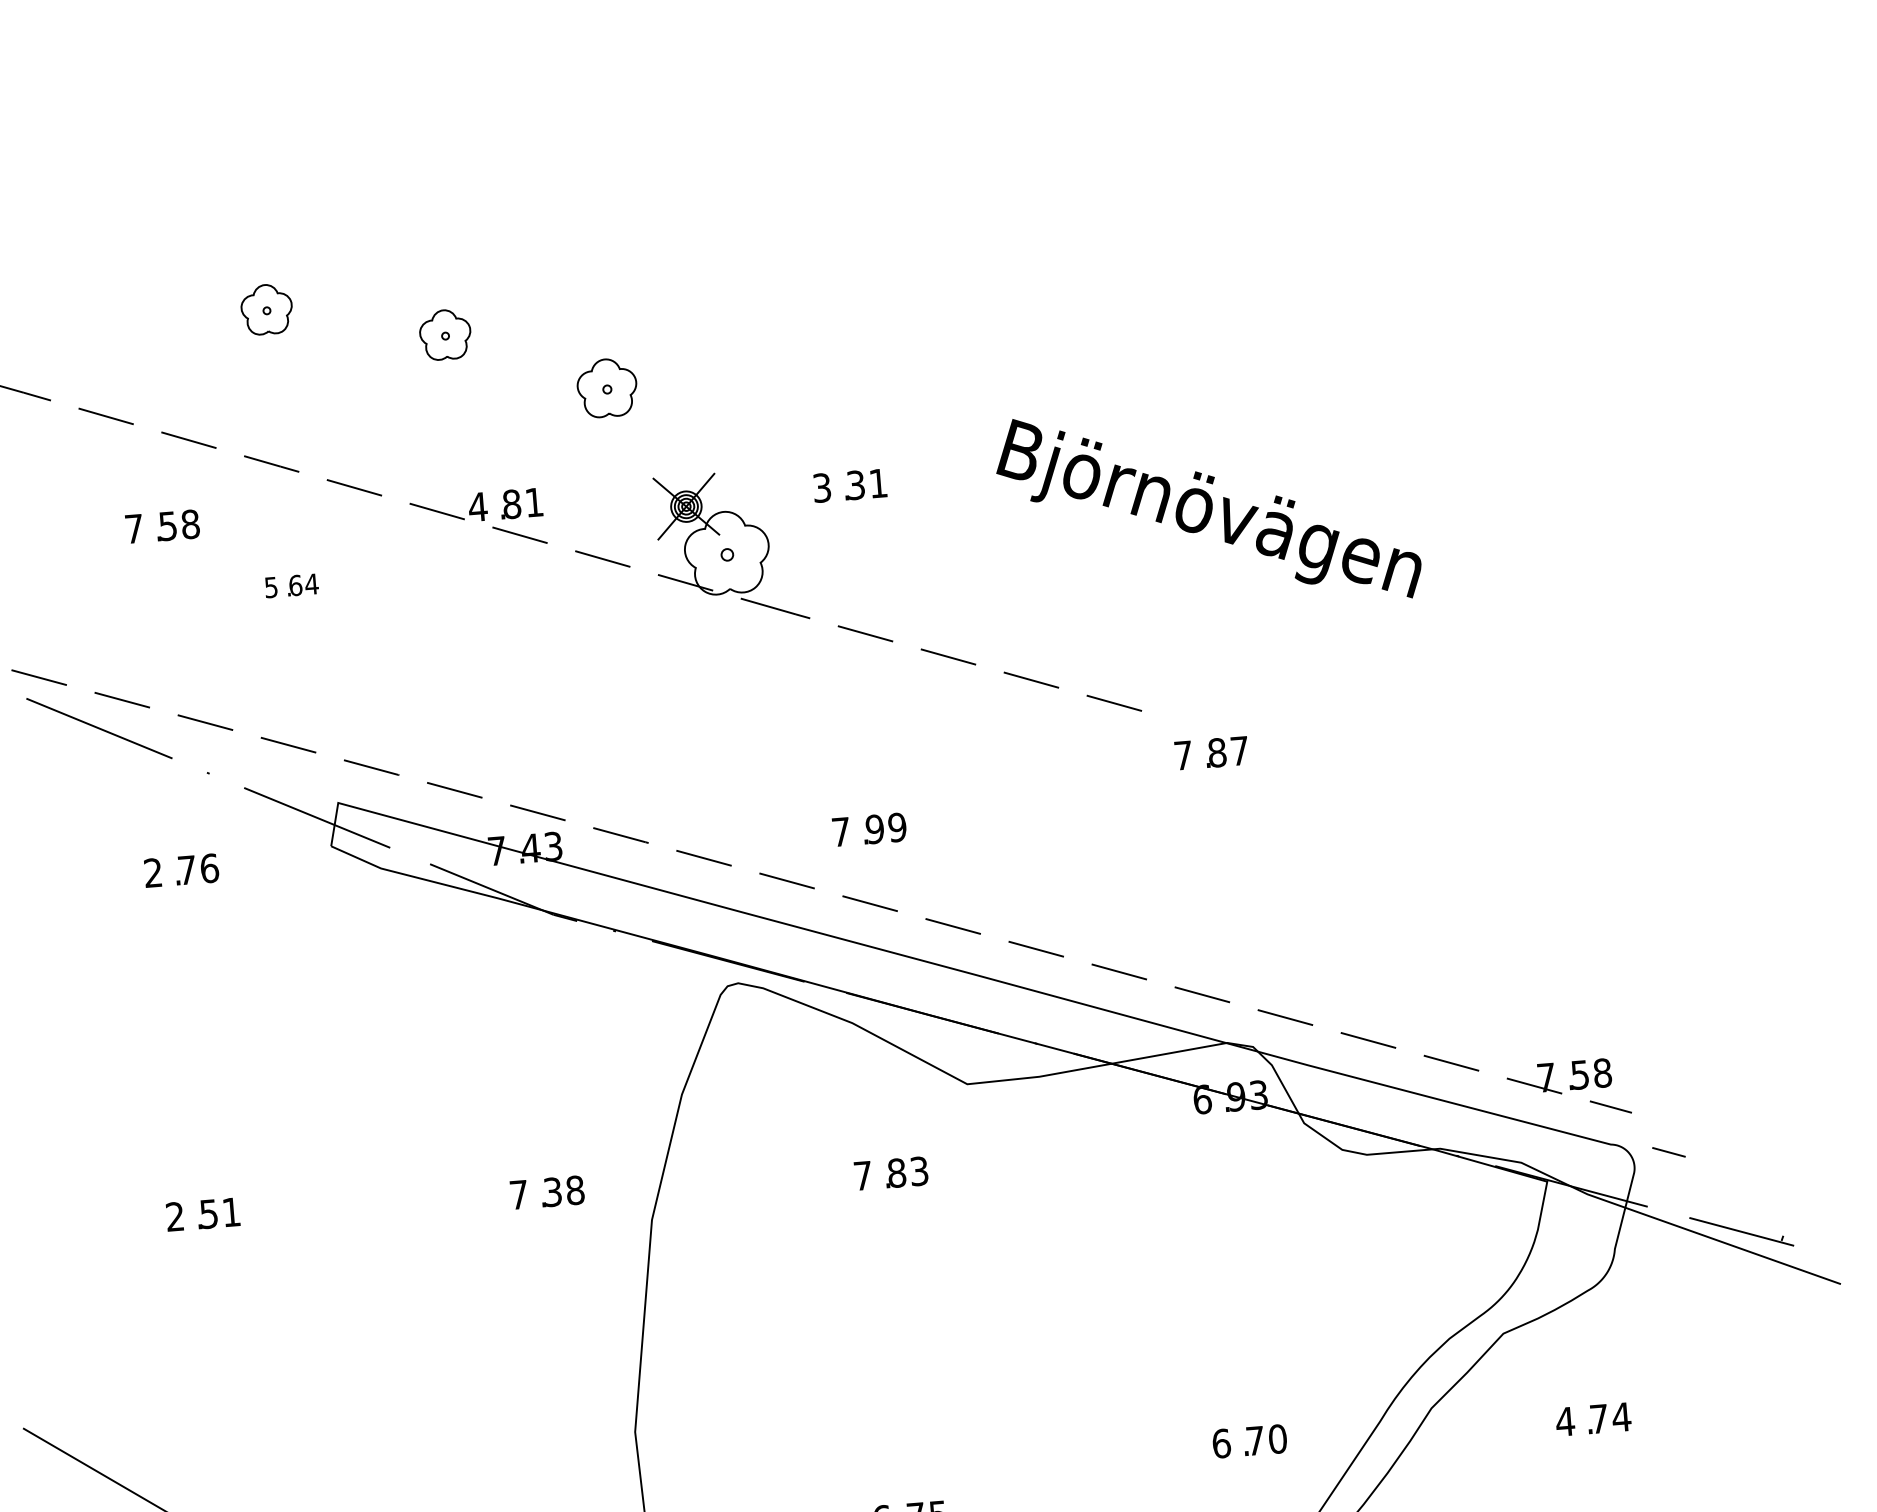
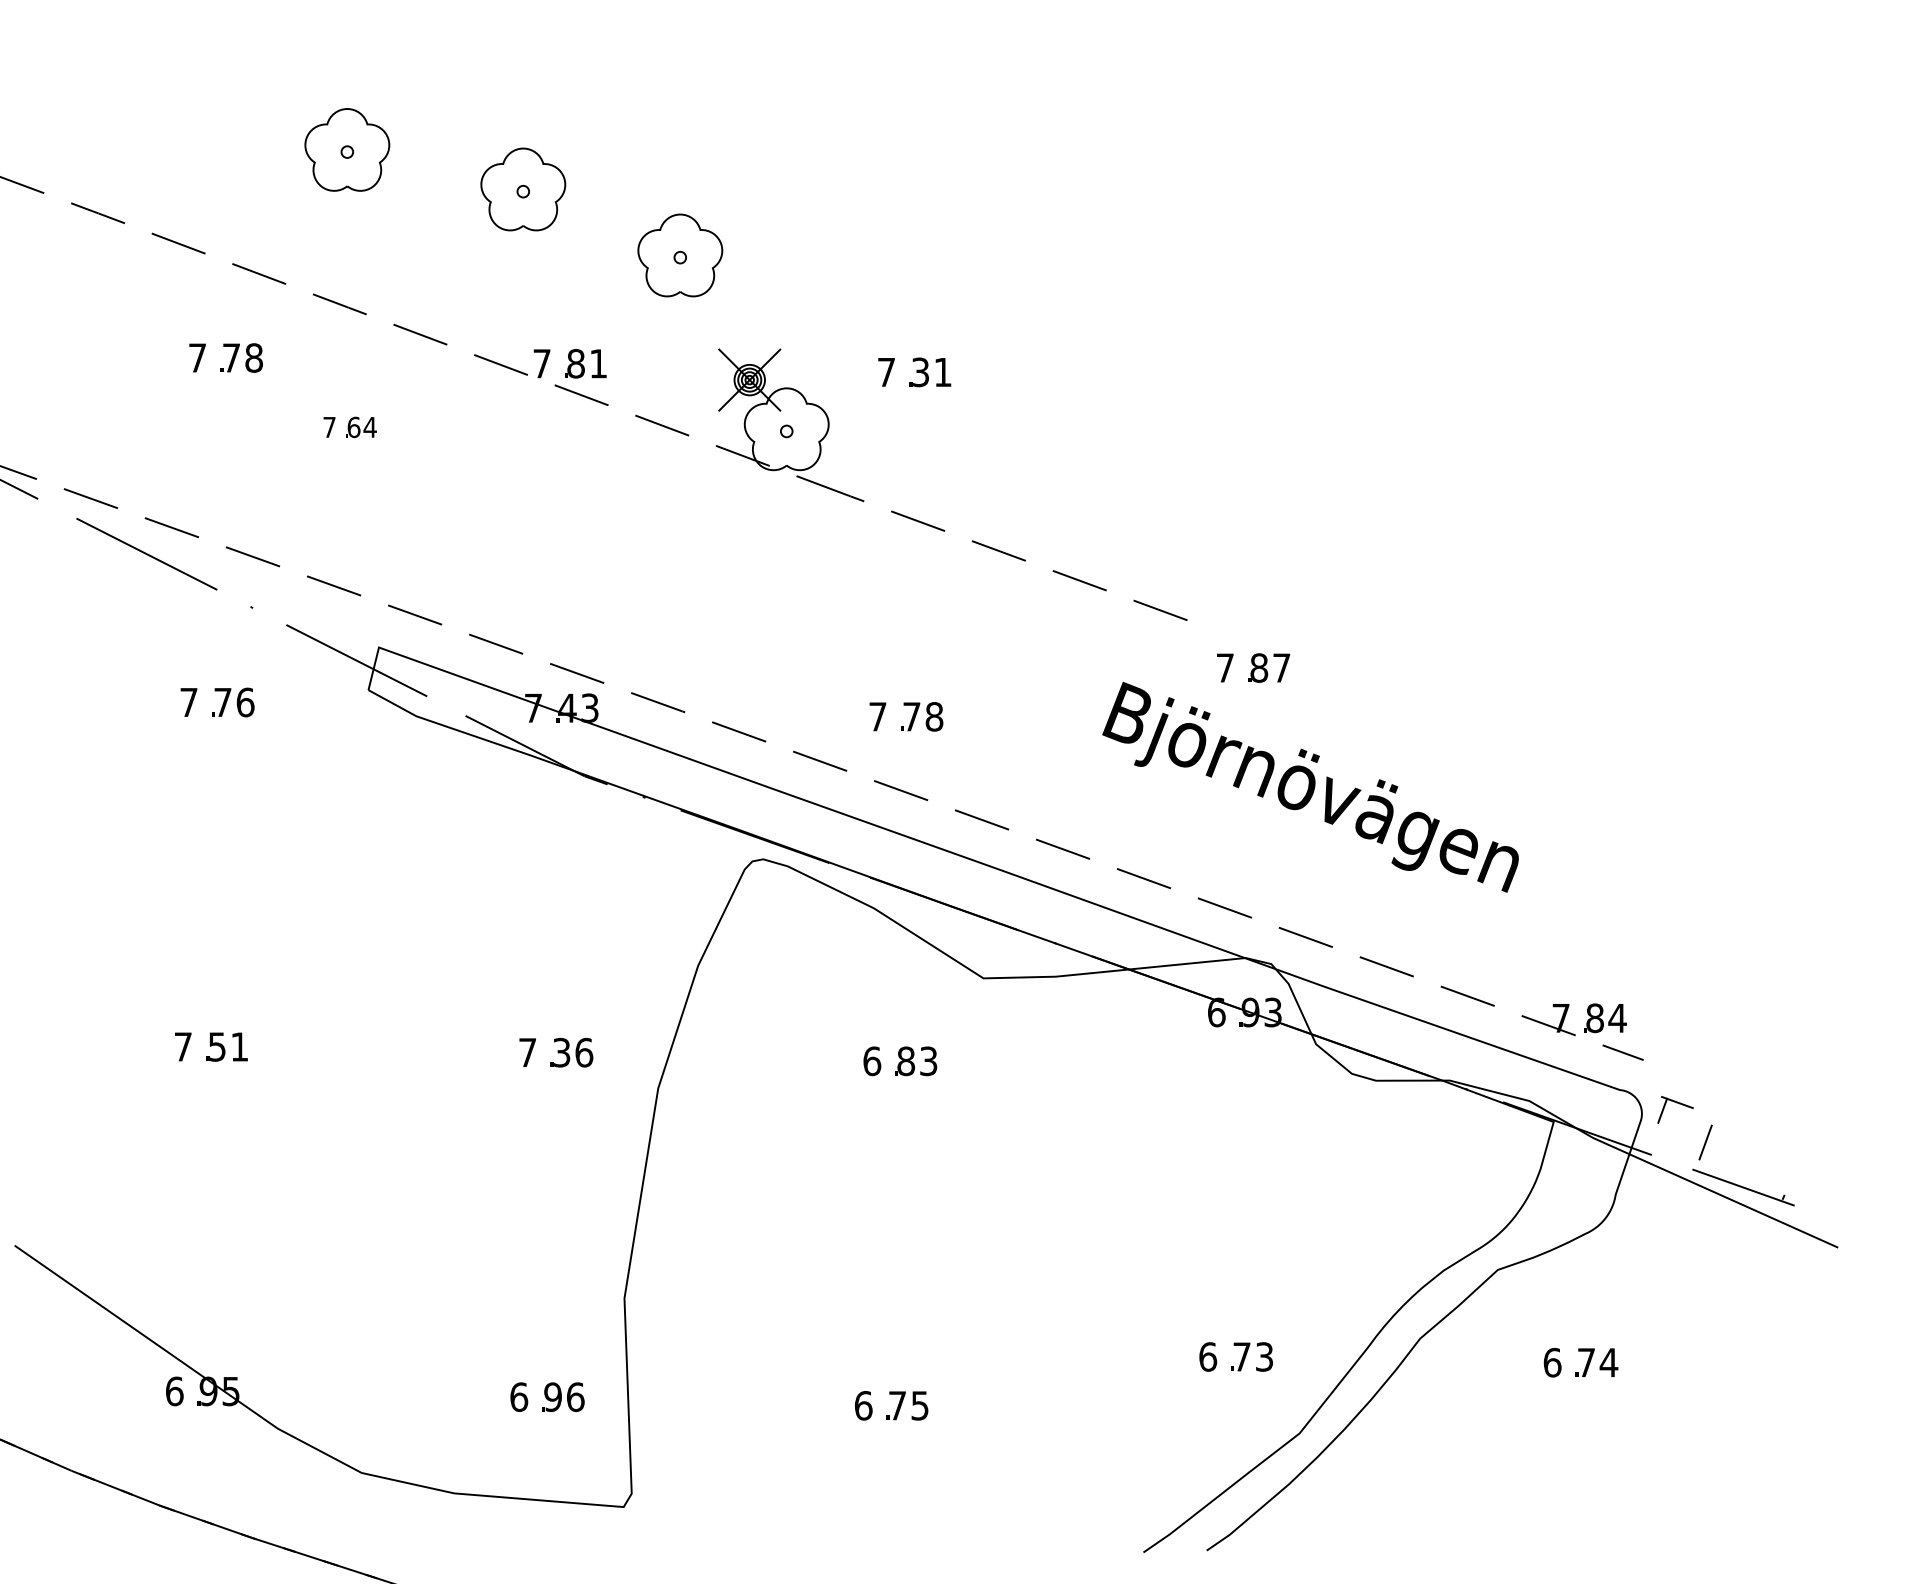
part: (266, 309) -> (347, 149), size x1.67
part: (445, 334) -> (523, 189), size x1.67
part: (607, 388) -> (680, 255), size x1.43
text: (822, 488) -> (886, 372), 3 -> 7
text: (477, 506) -> (541, 363), 4 -> 7
text: (1207, 508) -> (1310, 786), moved
text: (167, 525) -> (231, 357), 58 -> 78
text: (271, 587) -> (329, 427), 5 -> 7
text: (886, 828) -> (923, 716), 99 -> 78
text: (152, 872) -> (188, 701), 2 -> 7
text: (1591, 1074) -> (1606, 1018), 58 -> 84
line: (1654, 1161) -> (1662, 1110), added
text: (863, 1176) -> (872, 1061), 7 -> 6
line: (1700, 1189) -> (1705, 1142), added
text: (575, 1190) -> (584, 1052), 38 -> 36
text: (174, 1216) -> (182, 1046), 2 -> 7
text: (1565, 1421) -> (1552, 1362), 4 -> 6
text: (1277, 1438) -> (1264, 1356), 70 -> 73

